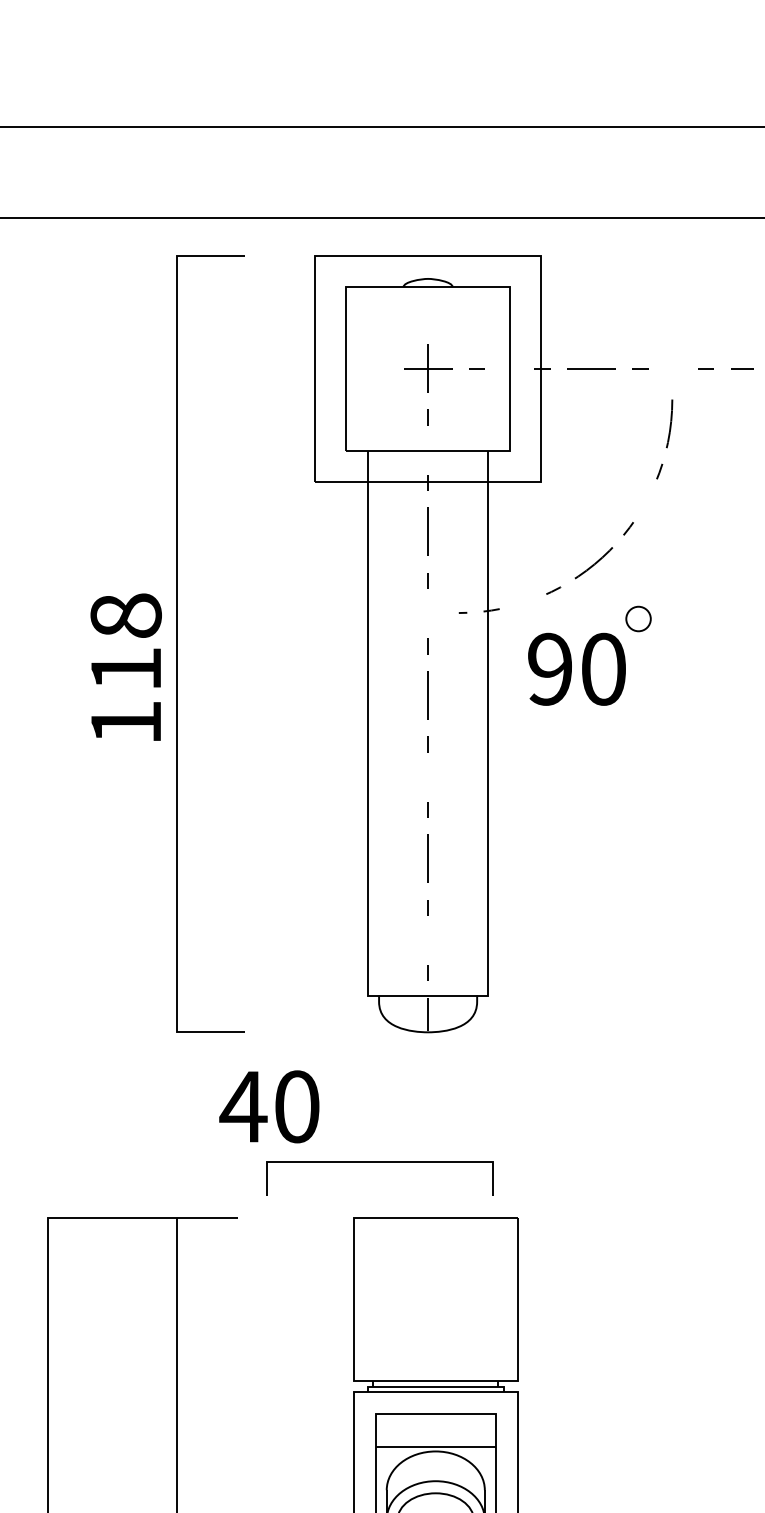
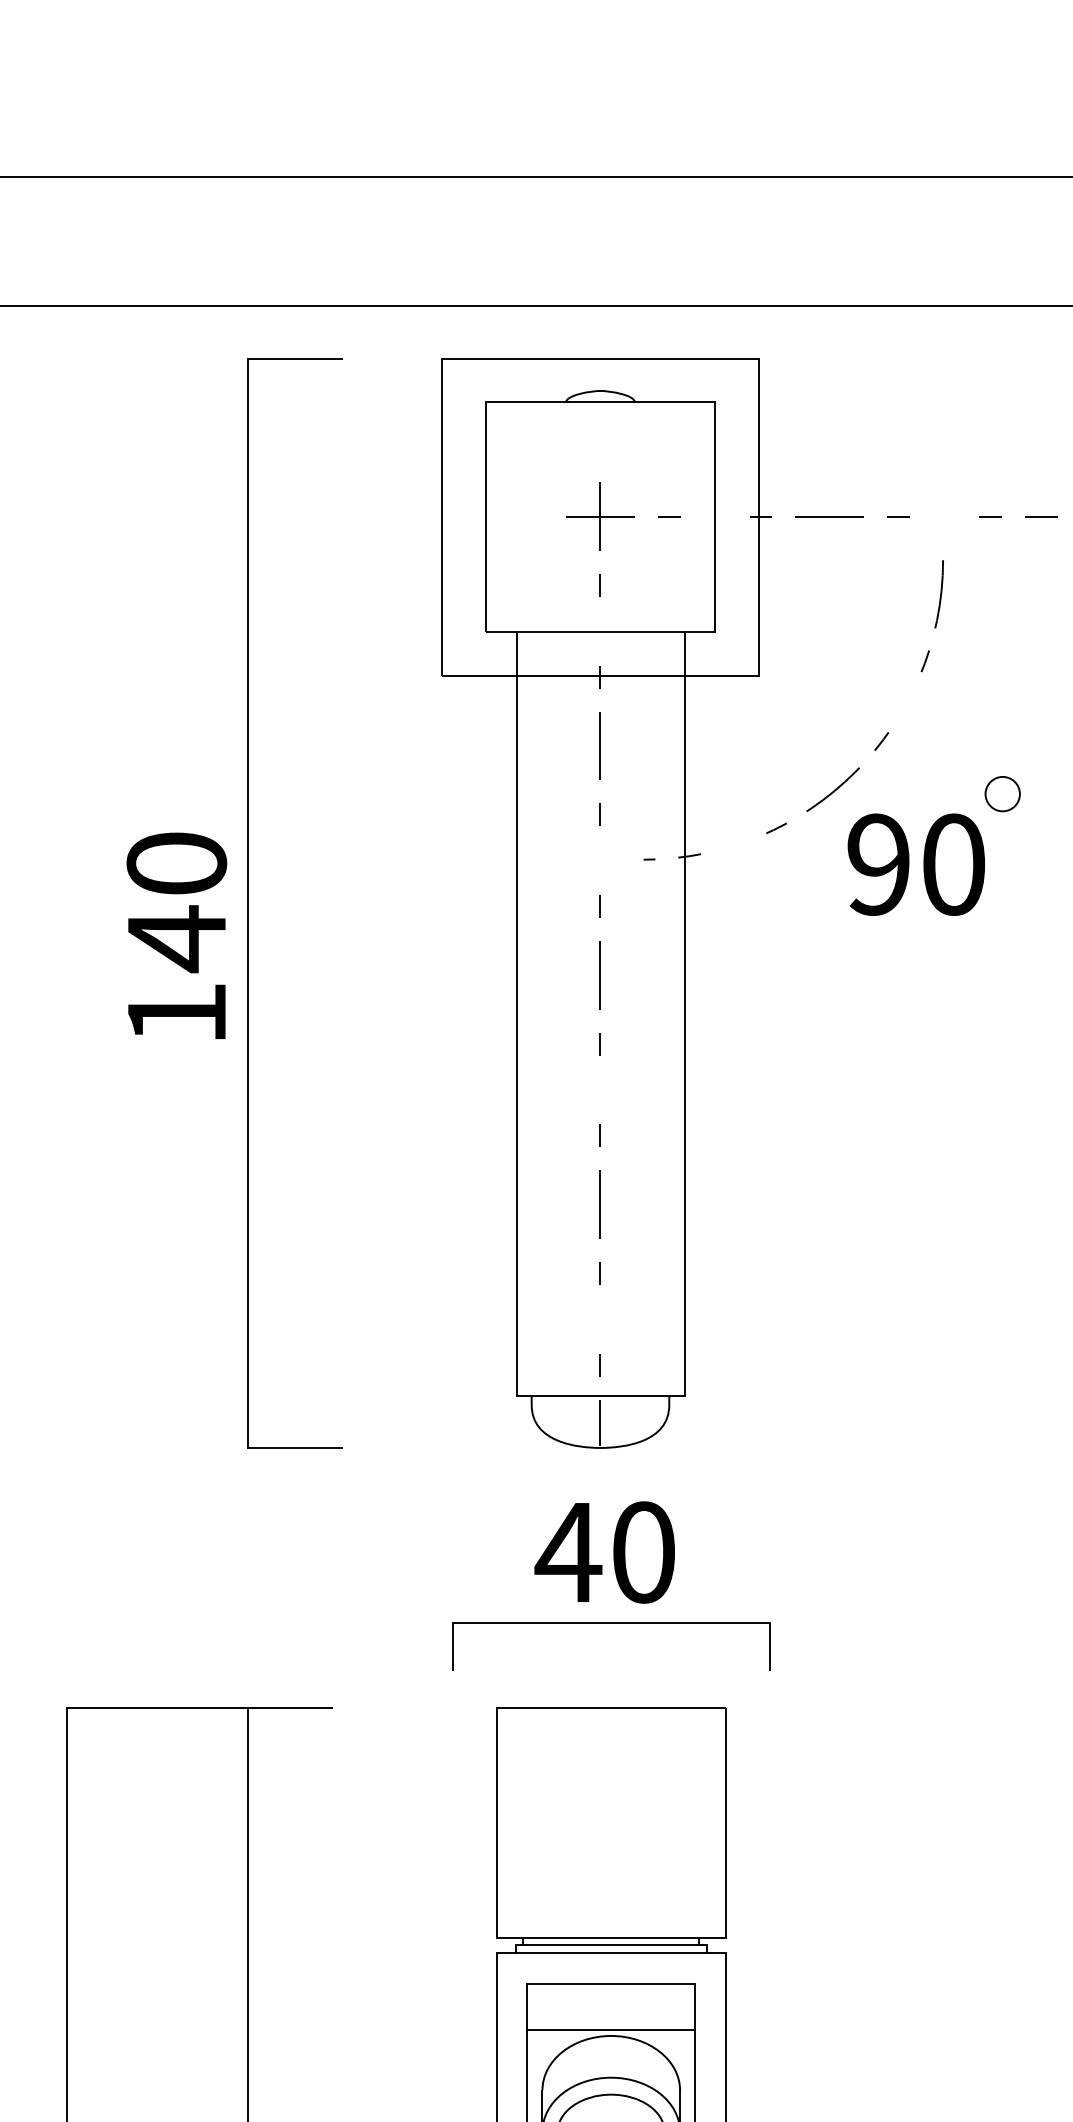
text: (125, 643) -> (176, 902), 118 -> 140
part: (589, 655) -> (933, 845), moved
text: (269, 1106) -> (604, 1552), moved
line: (380, 1162) -> (611, 1623), moved

